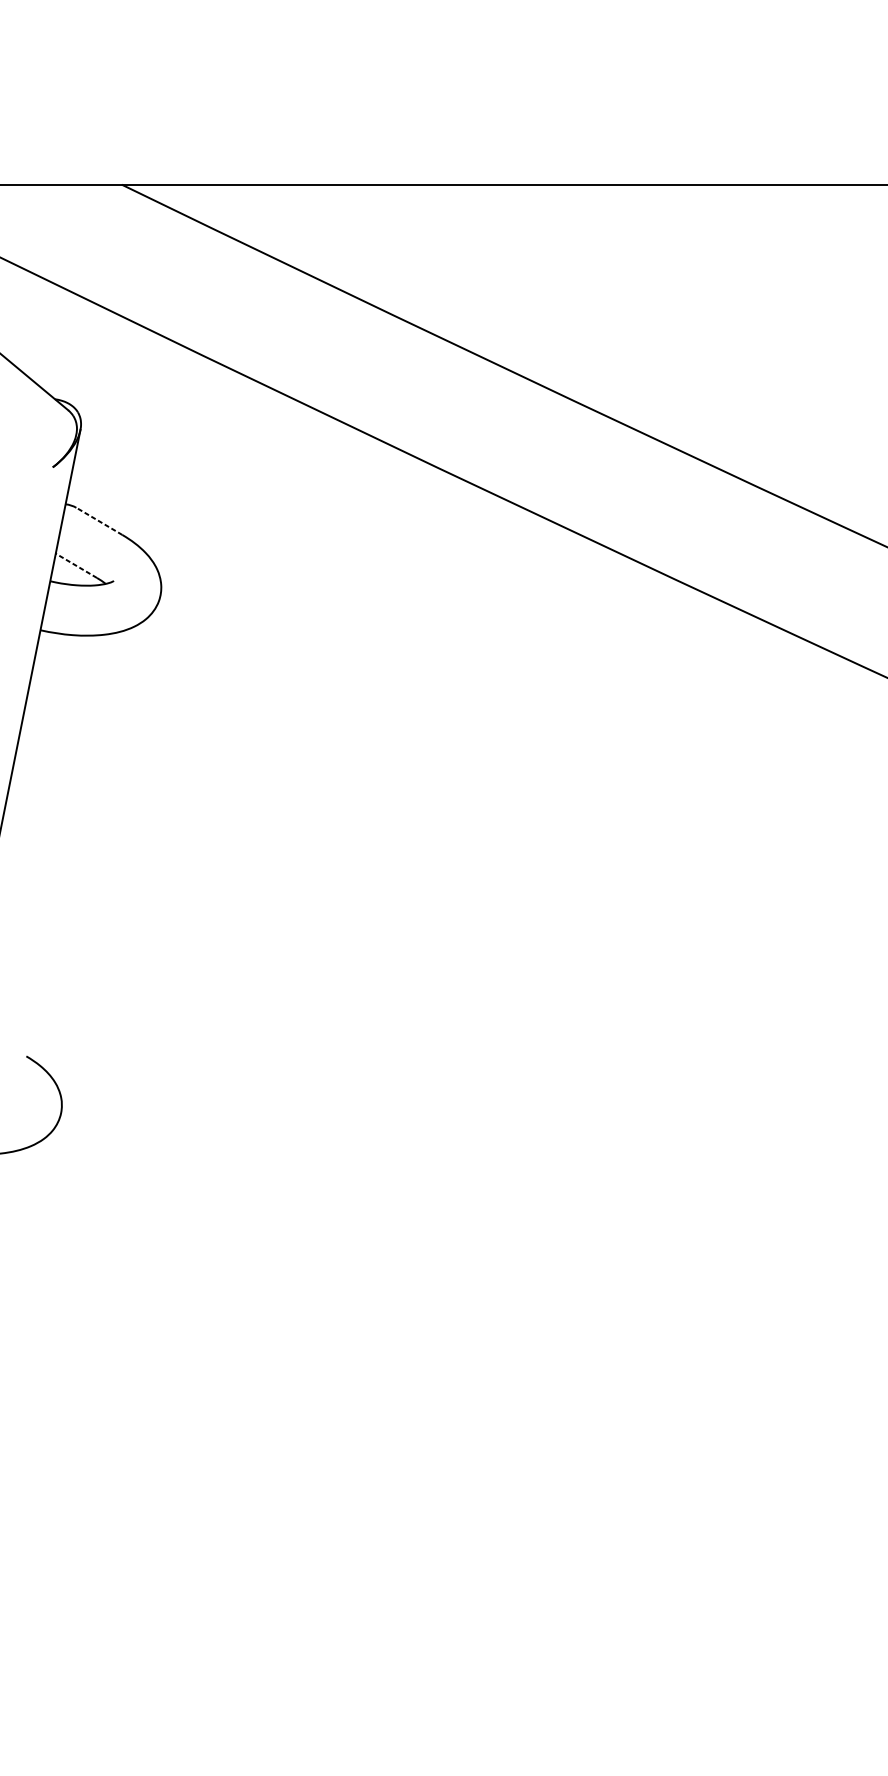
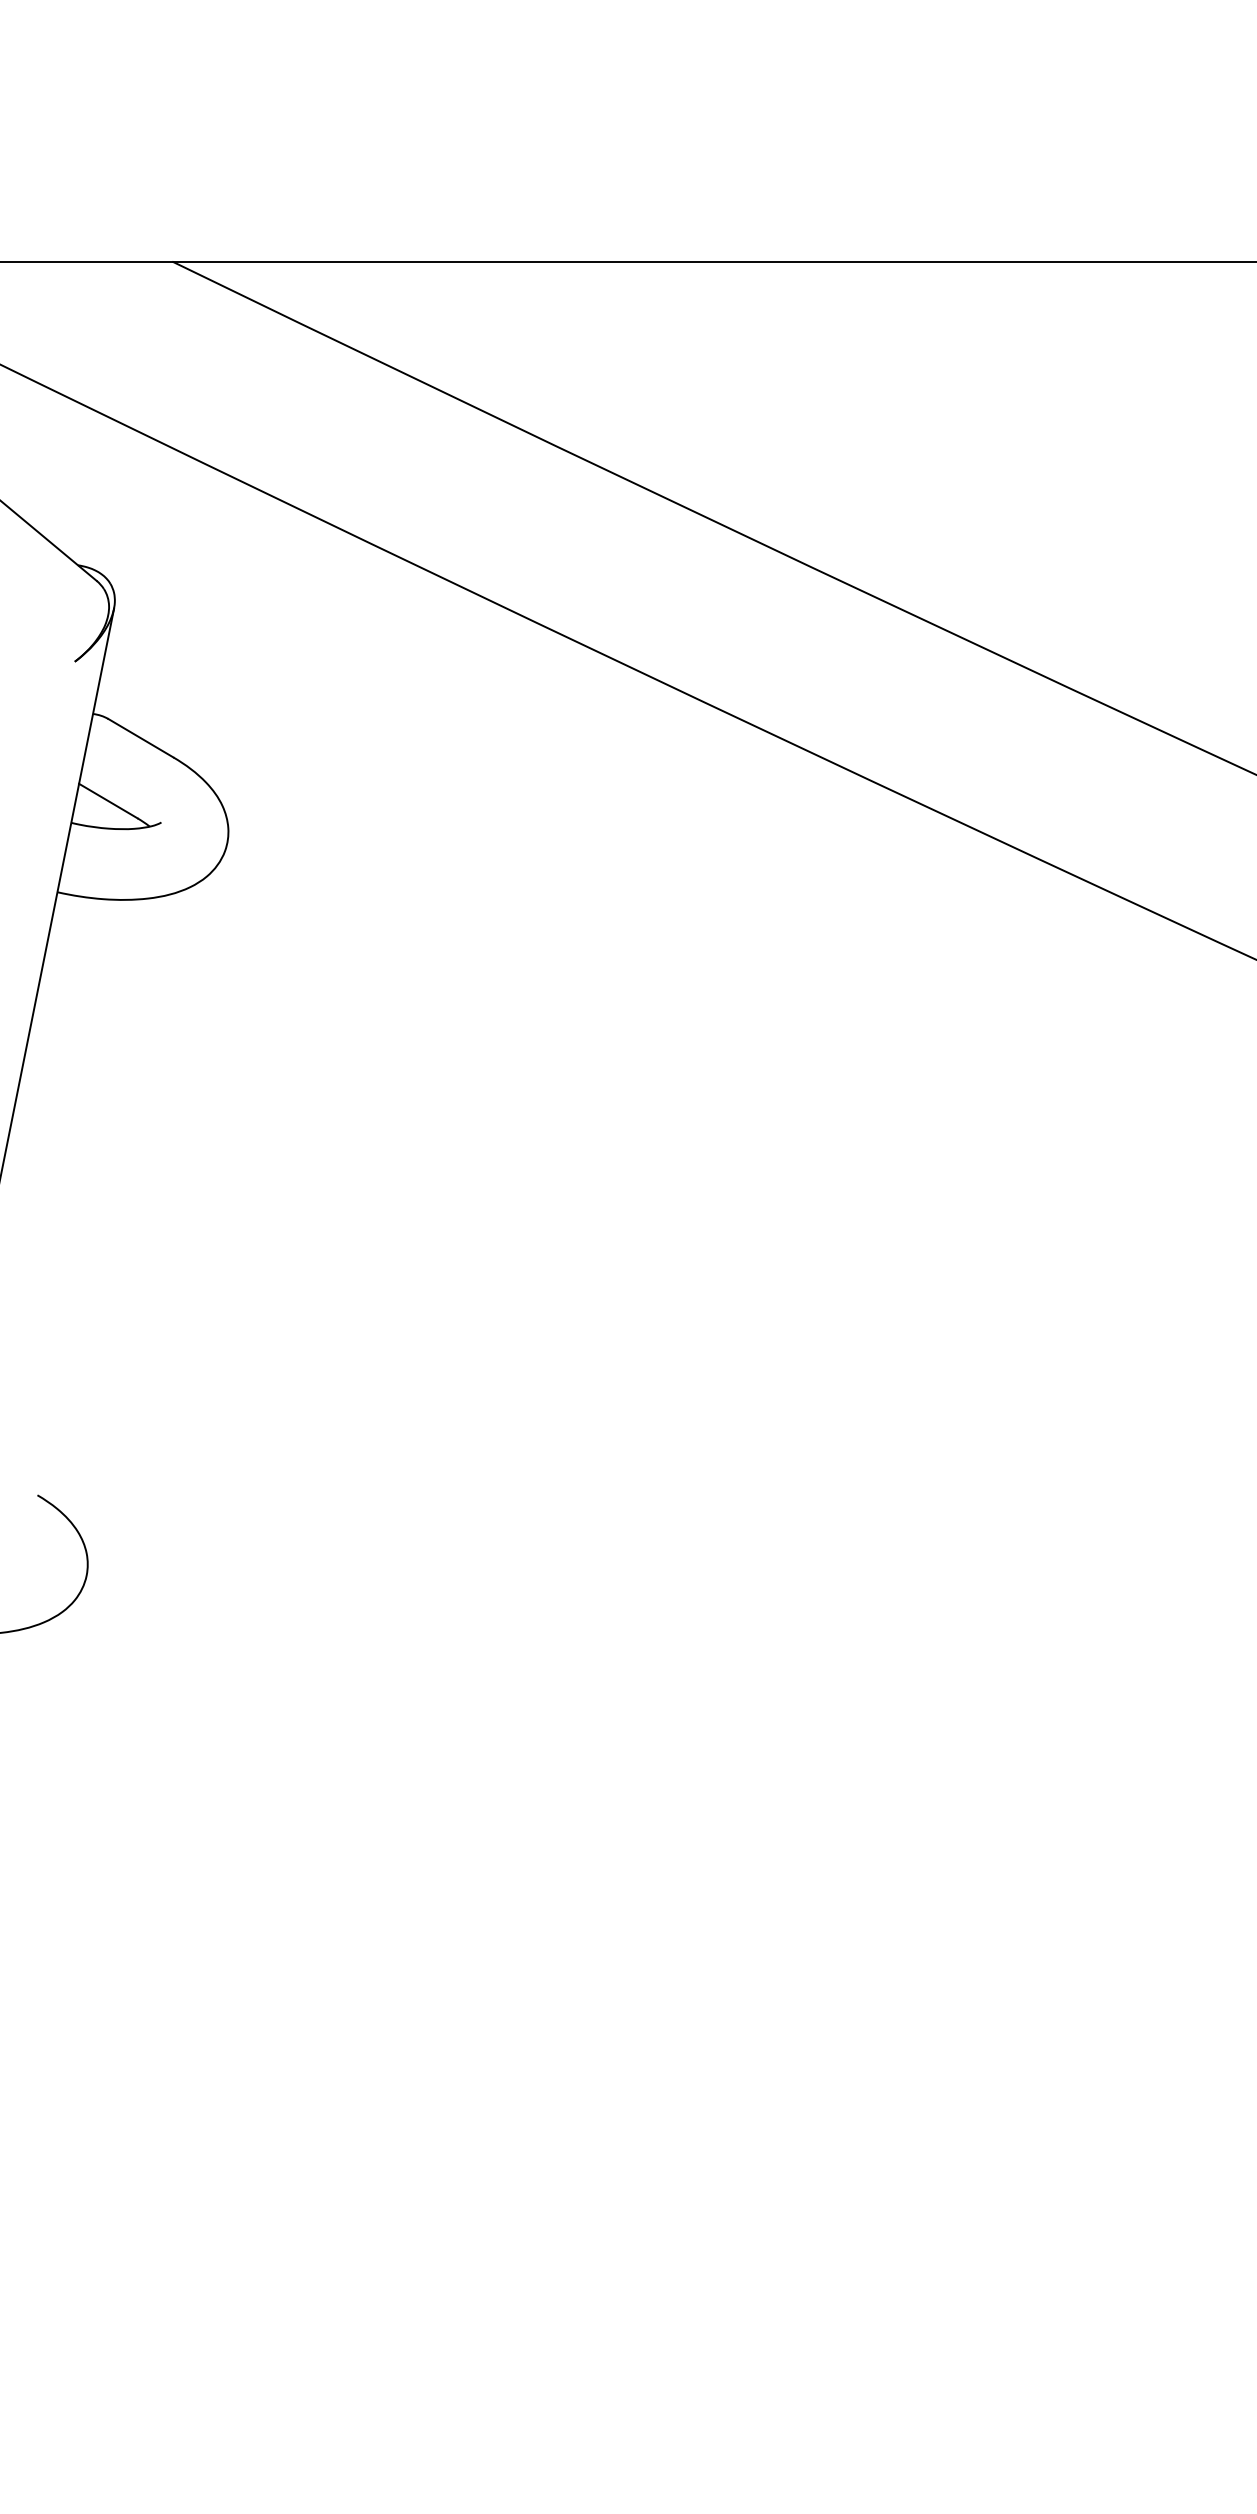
line: (99, 521) -> (140, 738), dashed -> solid
line: (76, 566) -> (108, 801), dashed -> solid

